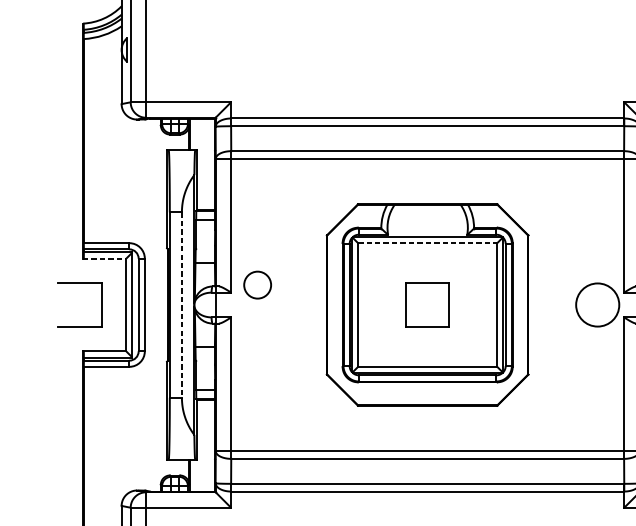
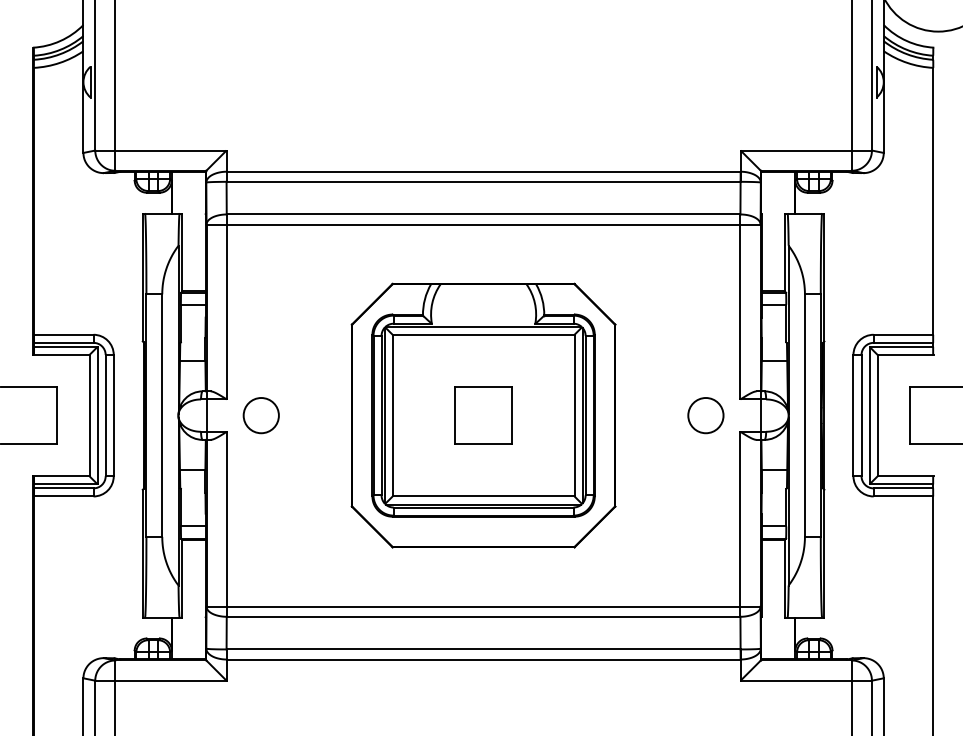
line: (427, 242) -> (483, 334), dashed -> solid
line: (104, 258) -> (61, 354), dashed -> solid
circle: (257, 285) -> (260, 415), moved
circle: (597, 304) -> (705, 415), size x0.62
line: (182, 305) -> (162, 416), dashed -> solid

